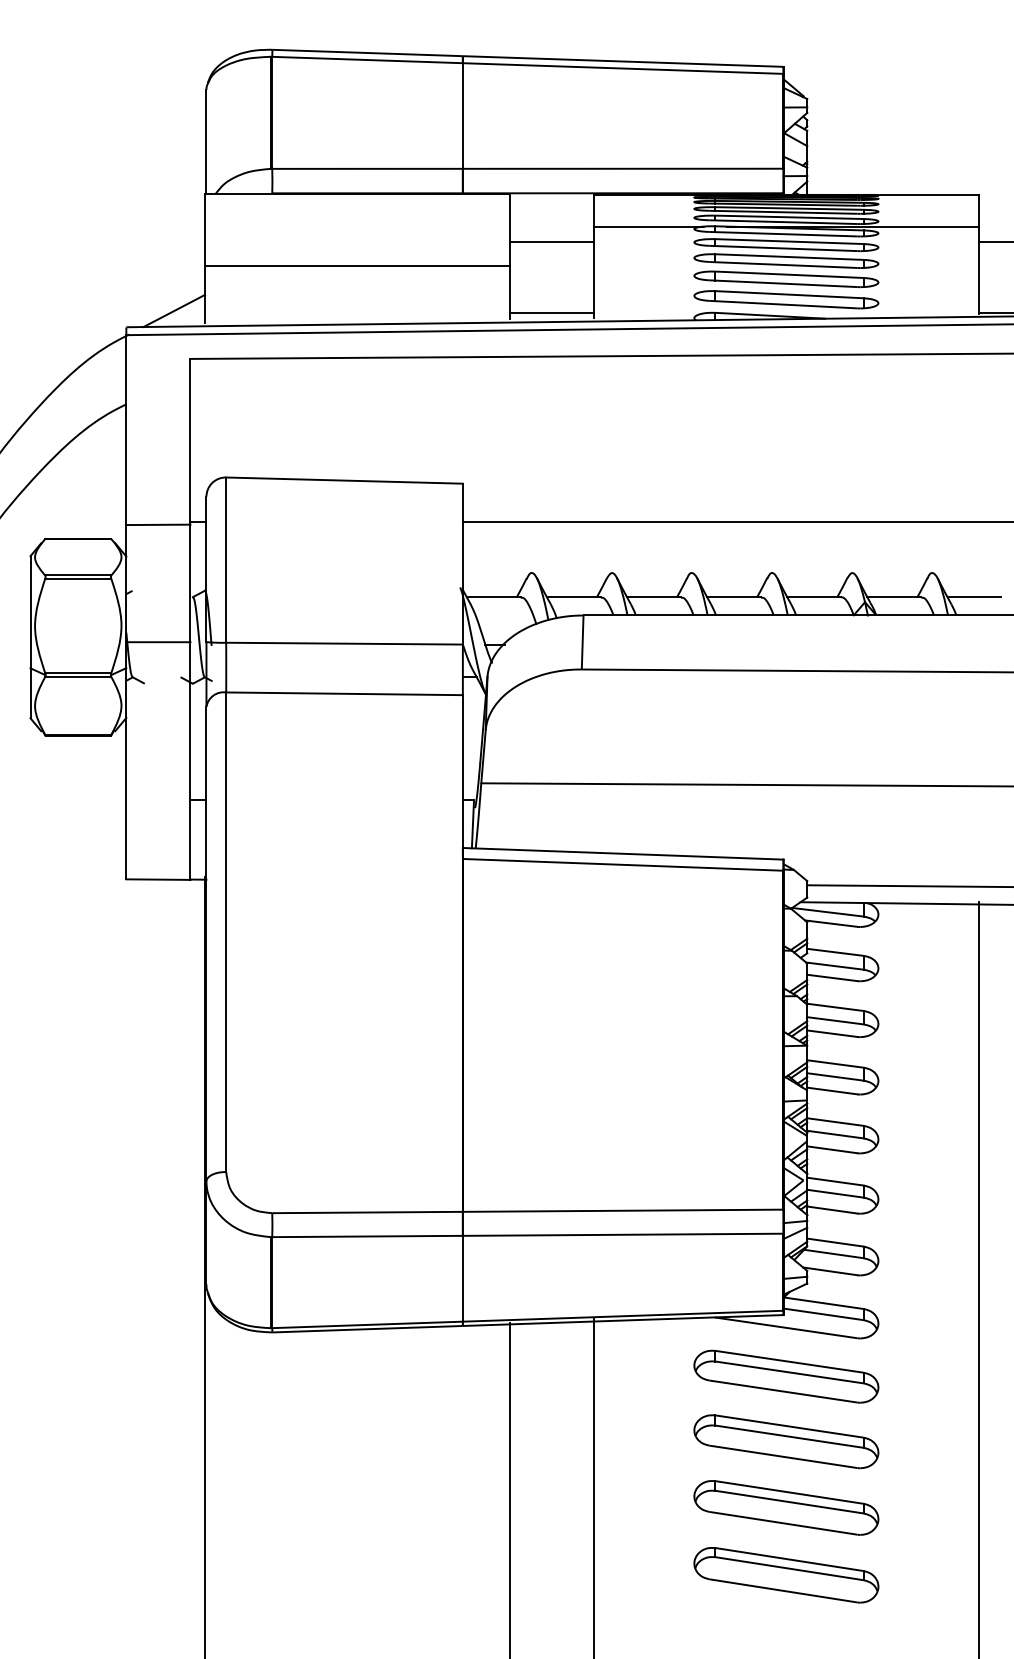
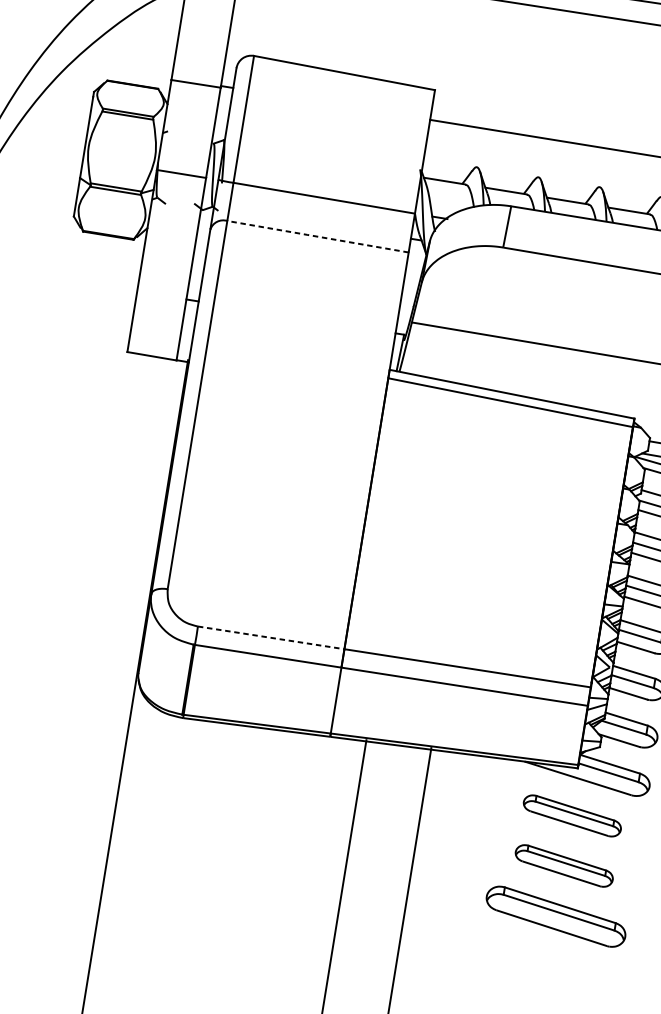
line: (343, 693) -> (317, 236), solid -> dashed
line: (368, 1212) -> (271, 637), solid -> dashed
part: (786, 1376) -> (572, 815), size x0.7
part: (786, 1441) -> (564, 865), size x0.7
part: (786, 1575) -> (547, 968), removed

